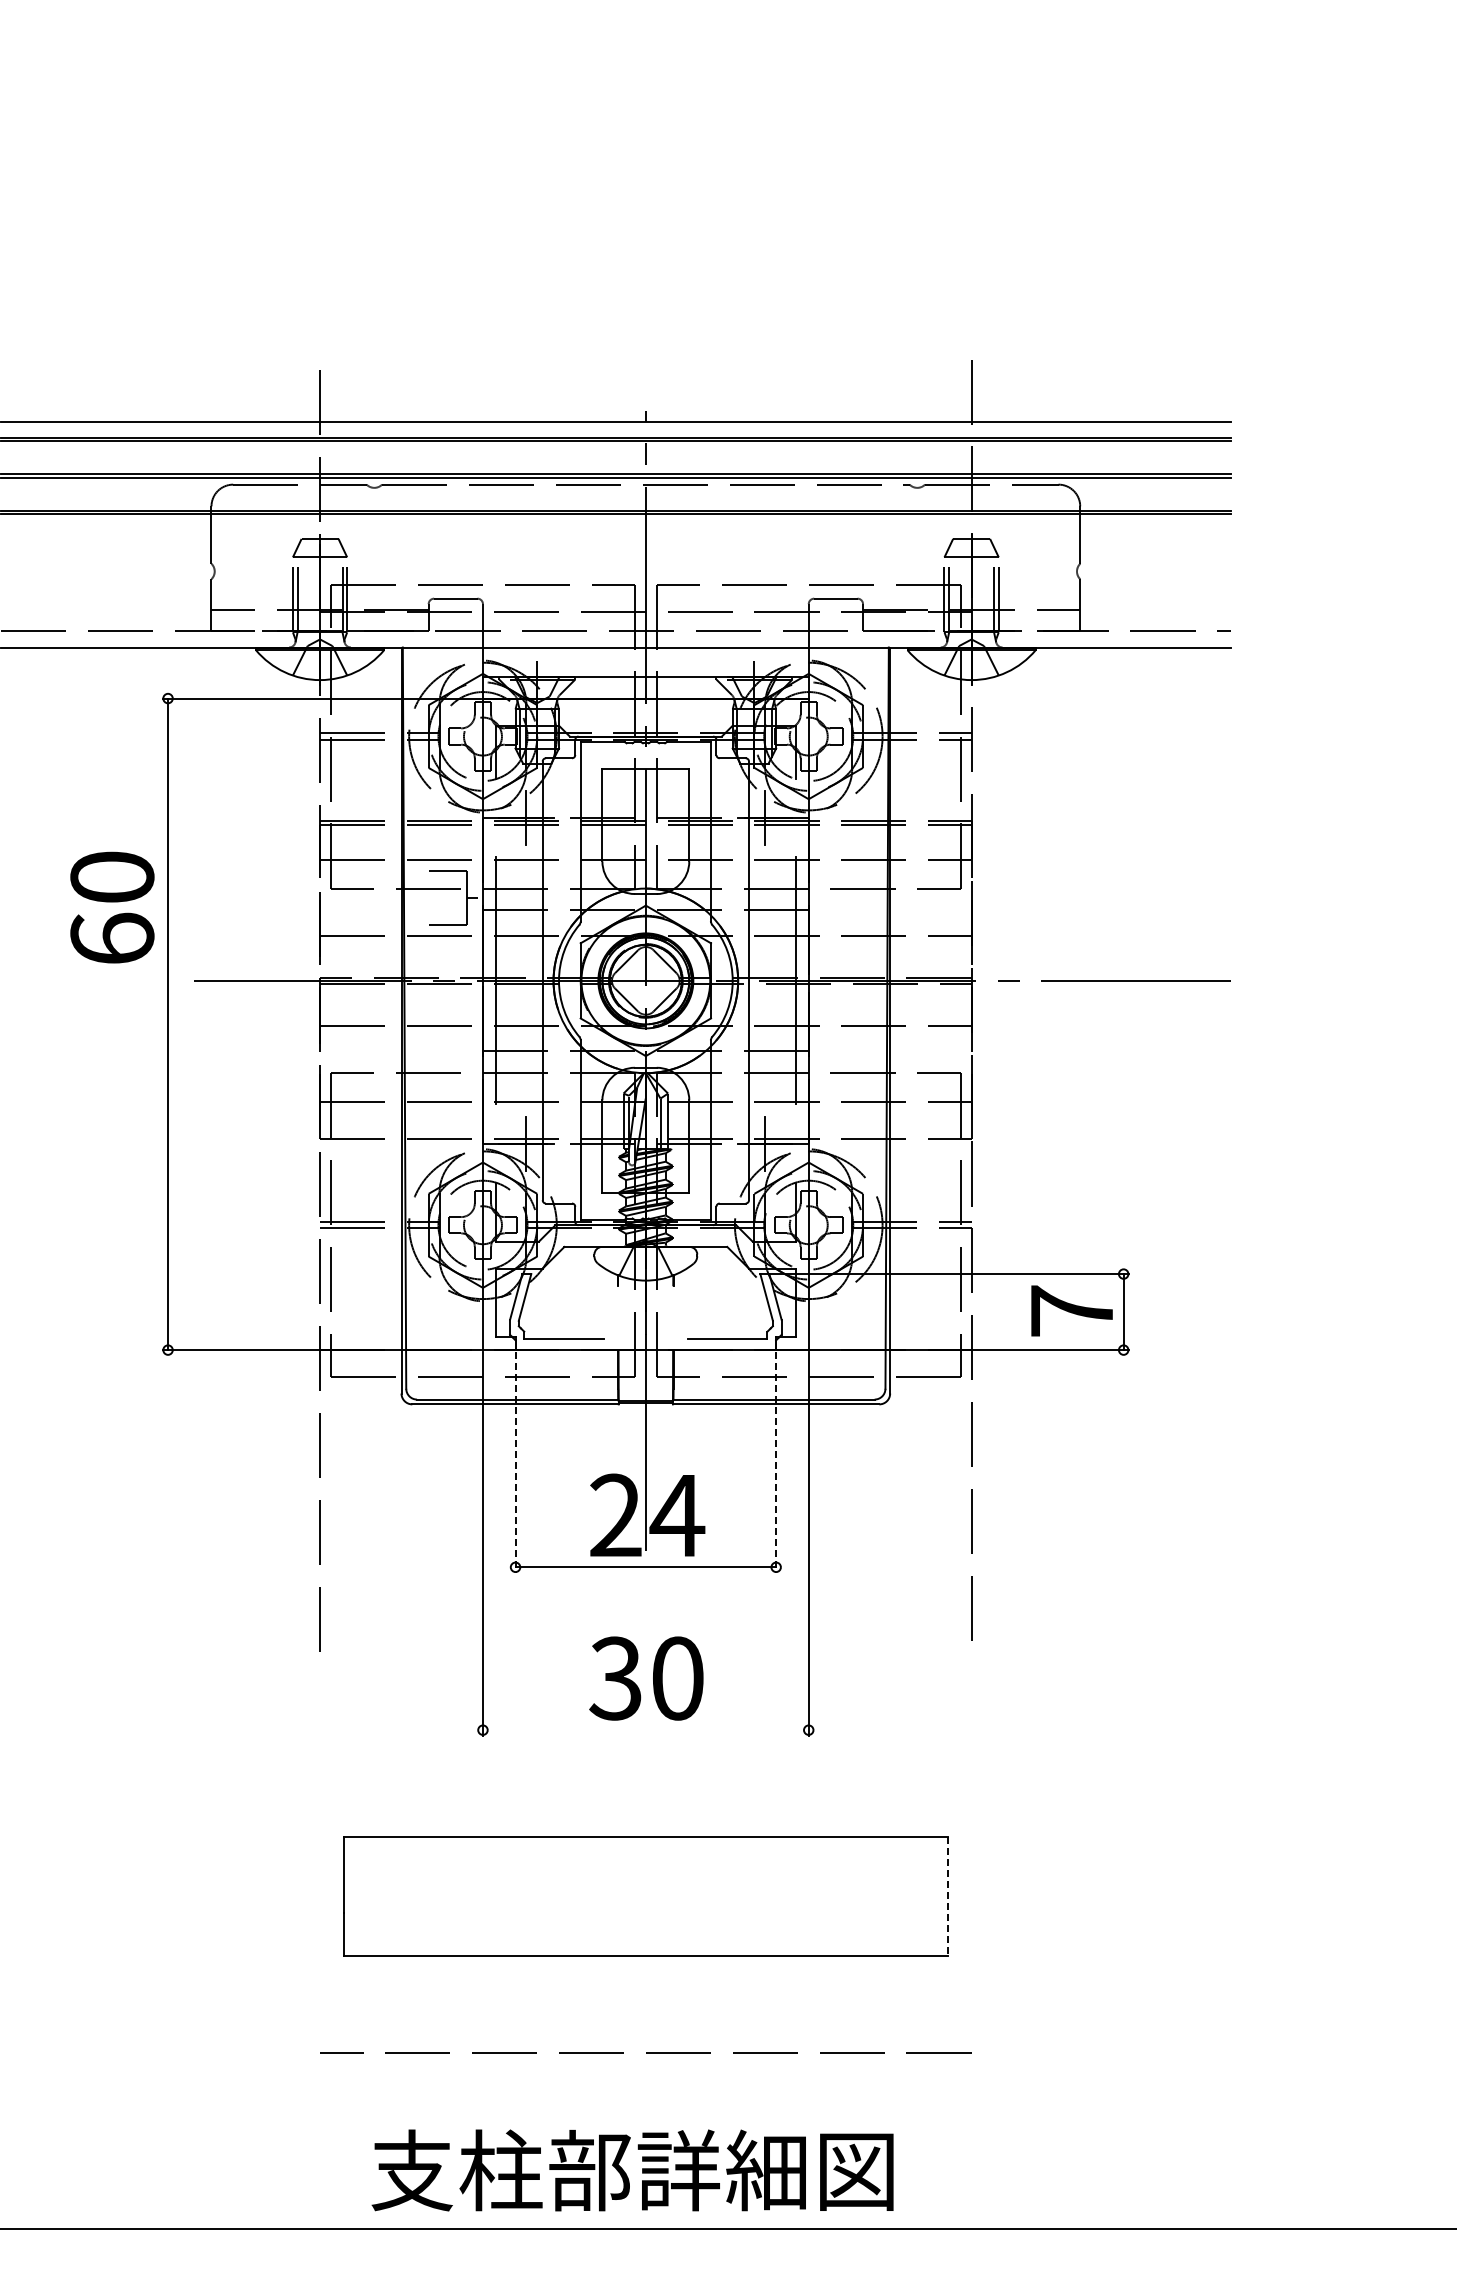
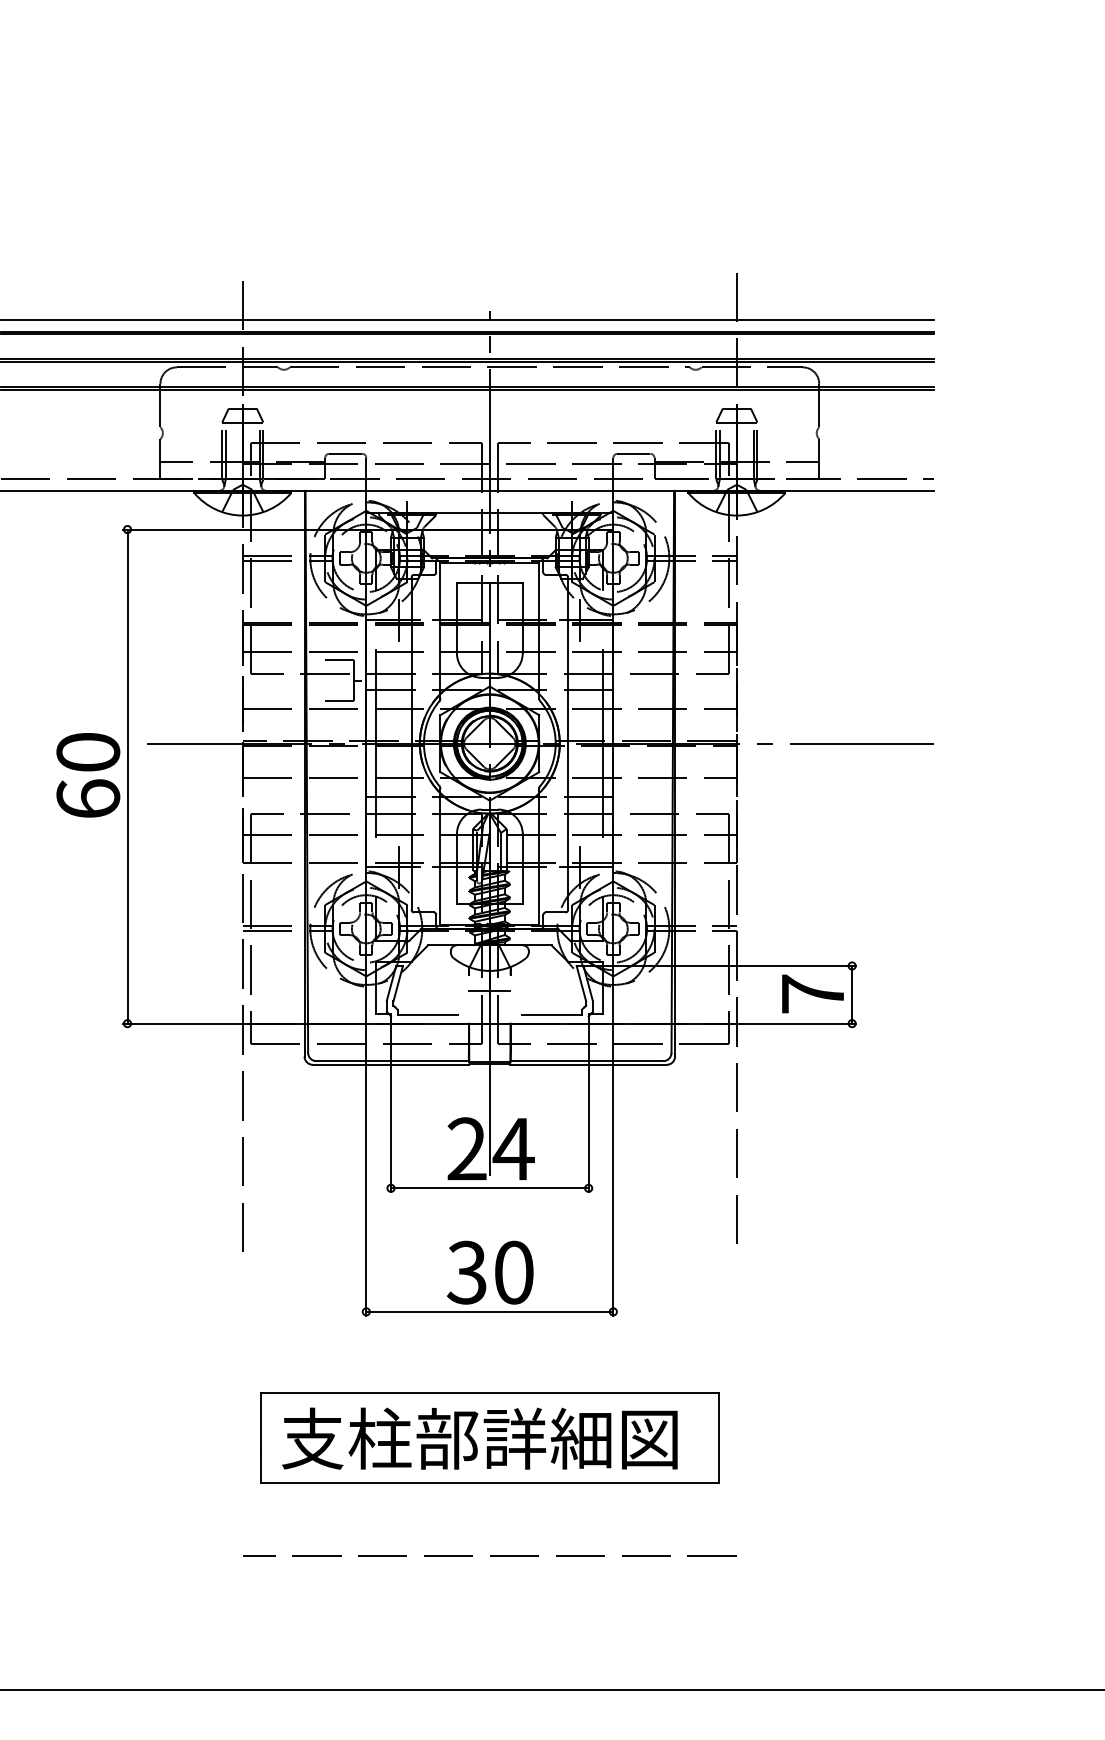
text: (112, 907) -> (88, 775), moved
line: (645, 1306) -> (489, 990), added
line: (515, 1463) -> (390, 1109), dashed -> solid
line: (776, 1463) -> (588, 1109), dashed -> solid
line: (645, 1730) -> (489, 1312), added
line: (948, 1896) -> (719, 1437), dashed -> solid
text: (632, 2170) -> (479, 1438), moved

